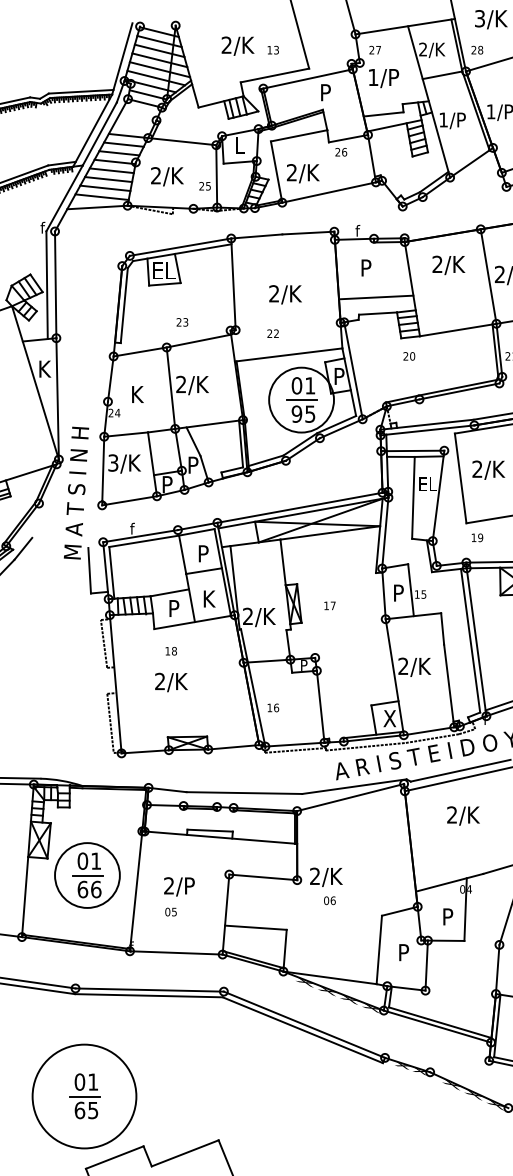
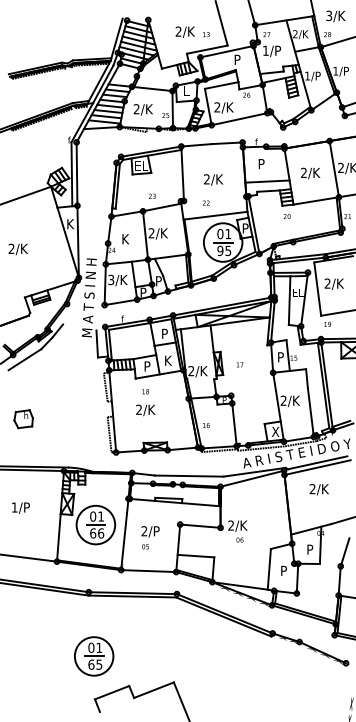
text: (448, 265) -> (310, 173), moved
circle: (83, 1096) -> (93, 656), size x0.62

